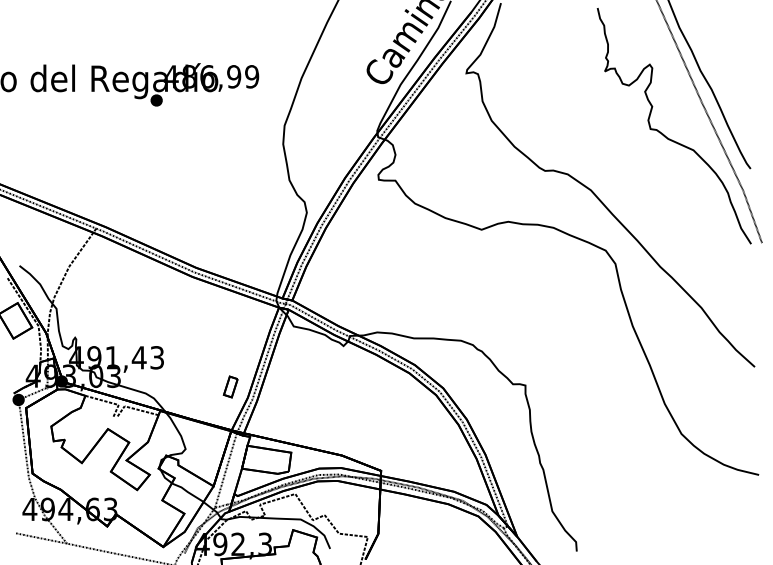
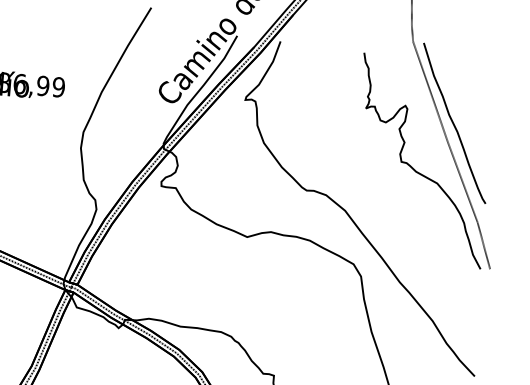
part: (230, 386) -> (17, 355), removed

